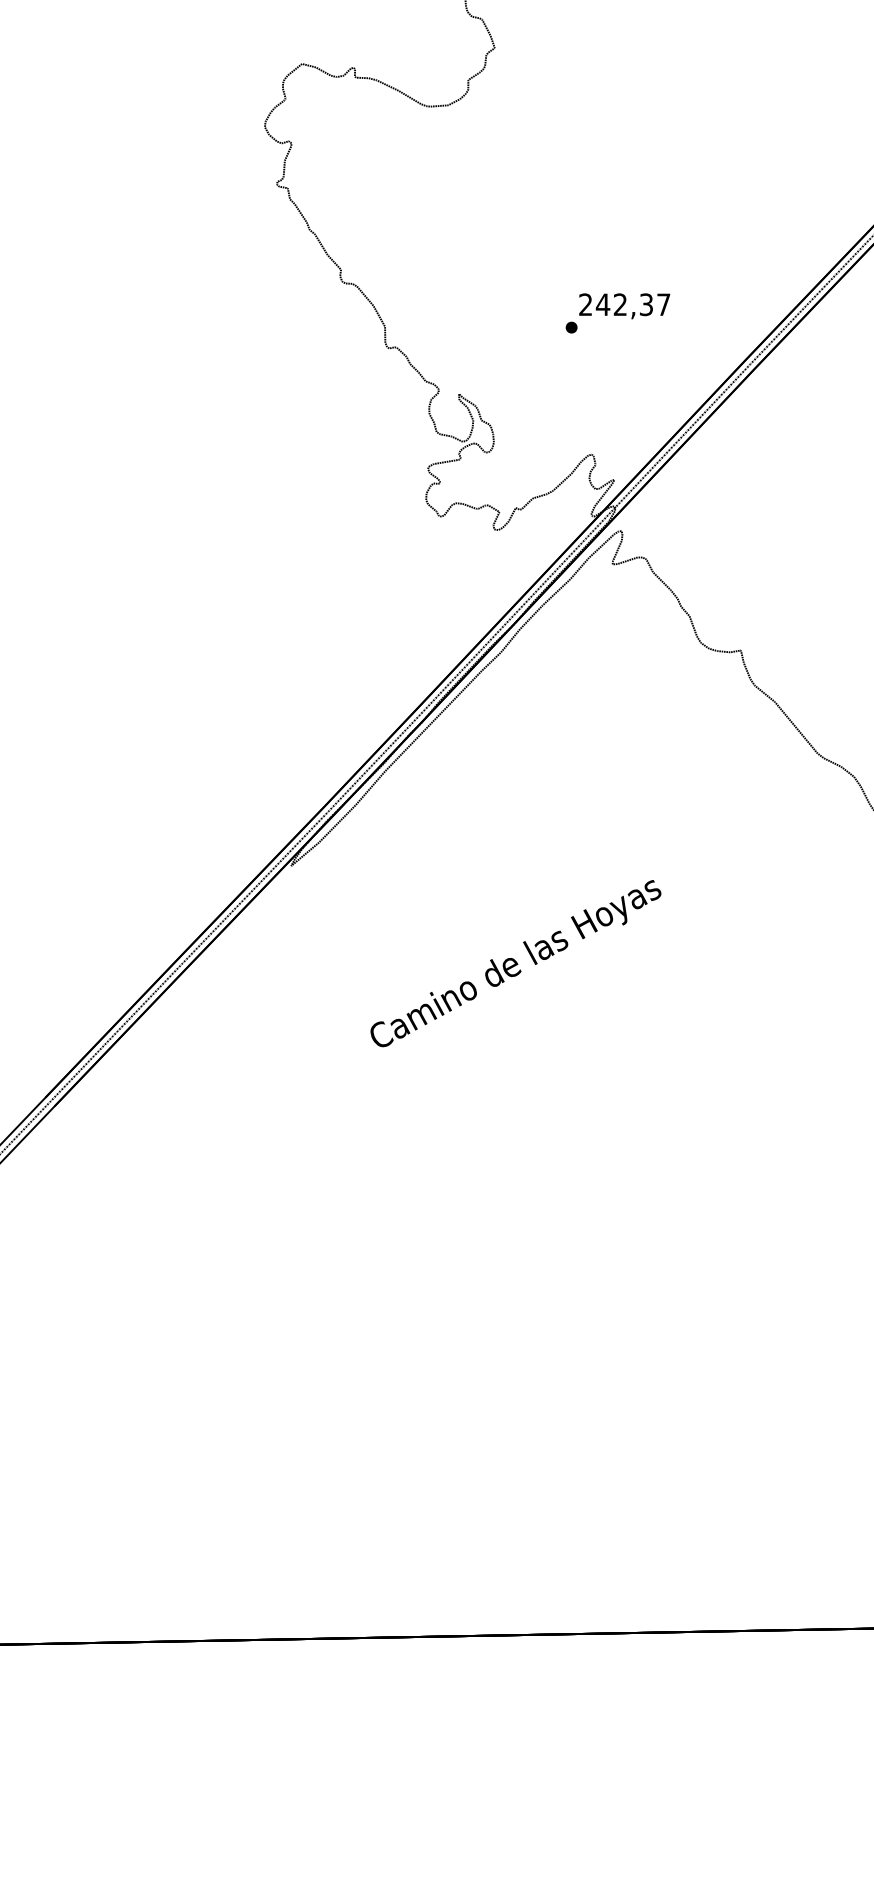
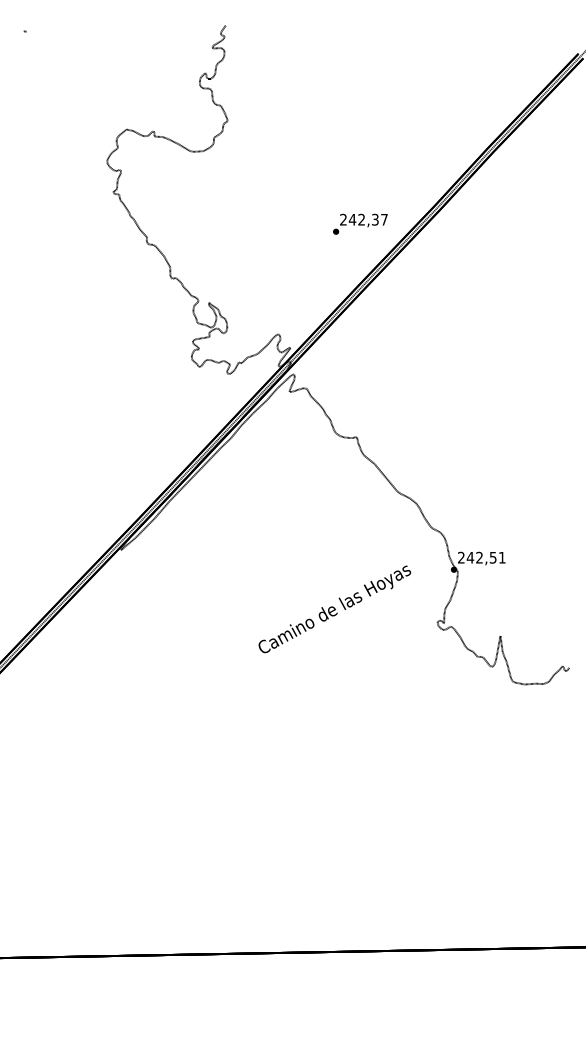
text: (618, 311) -> (360, 223), moved
text: (515, 963) -> (334, 609), moved

